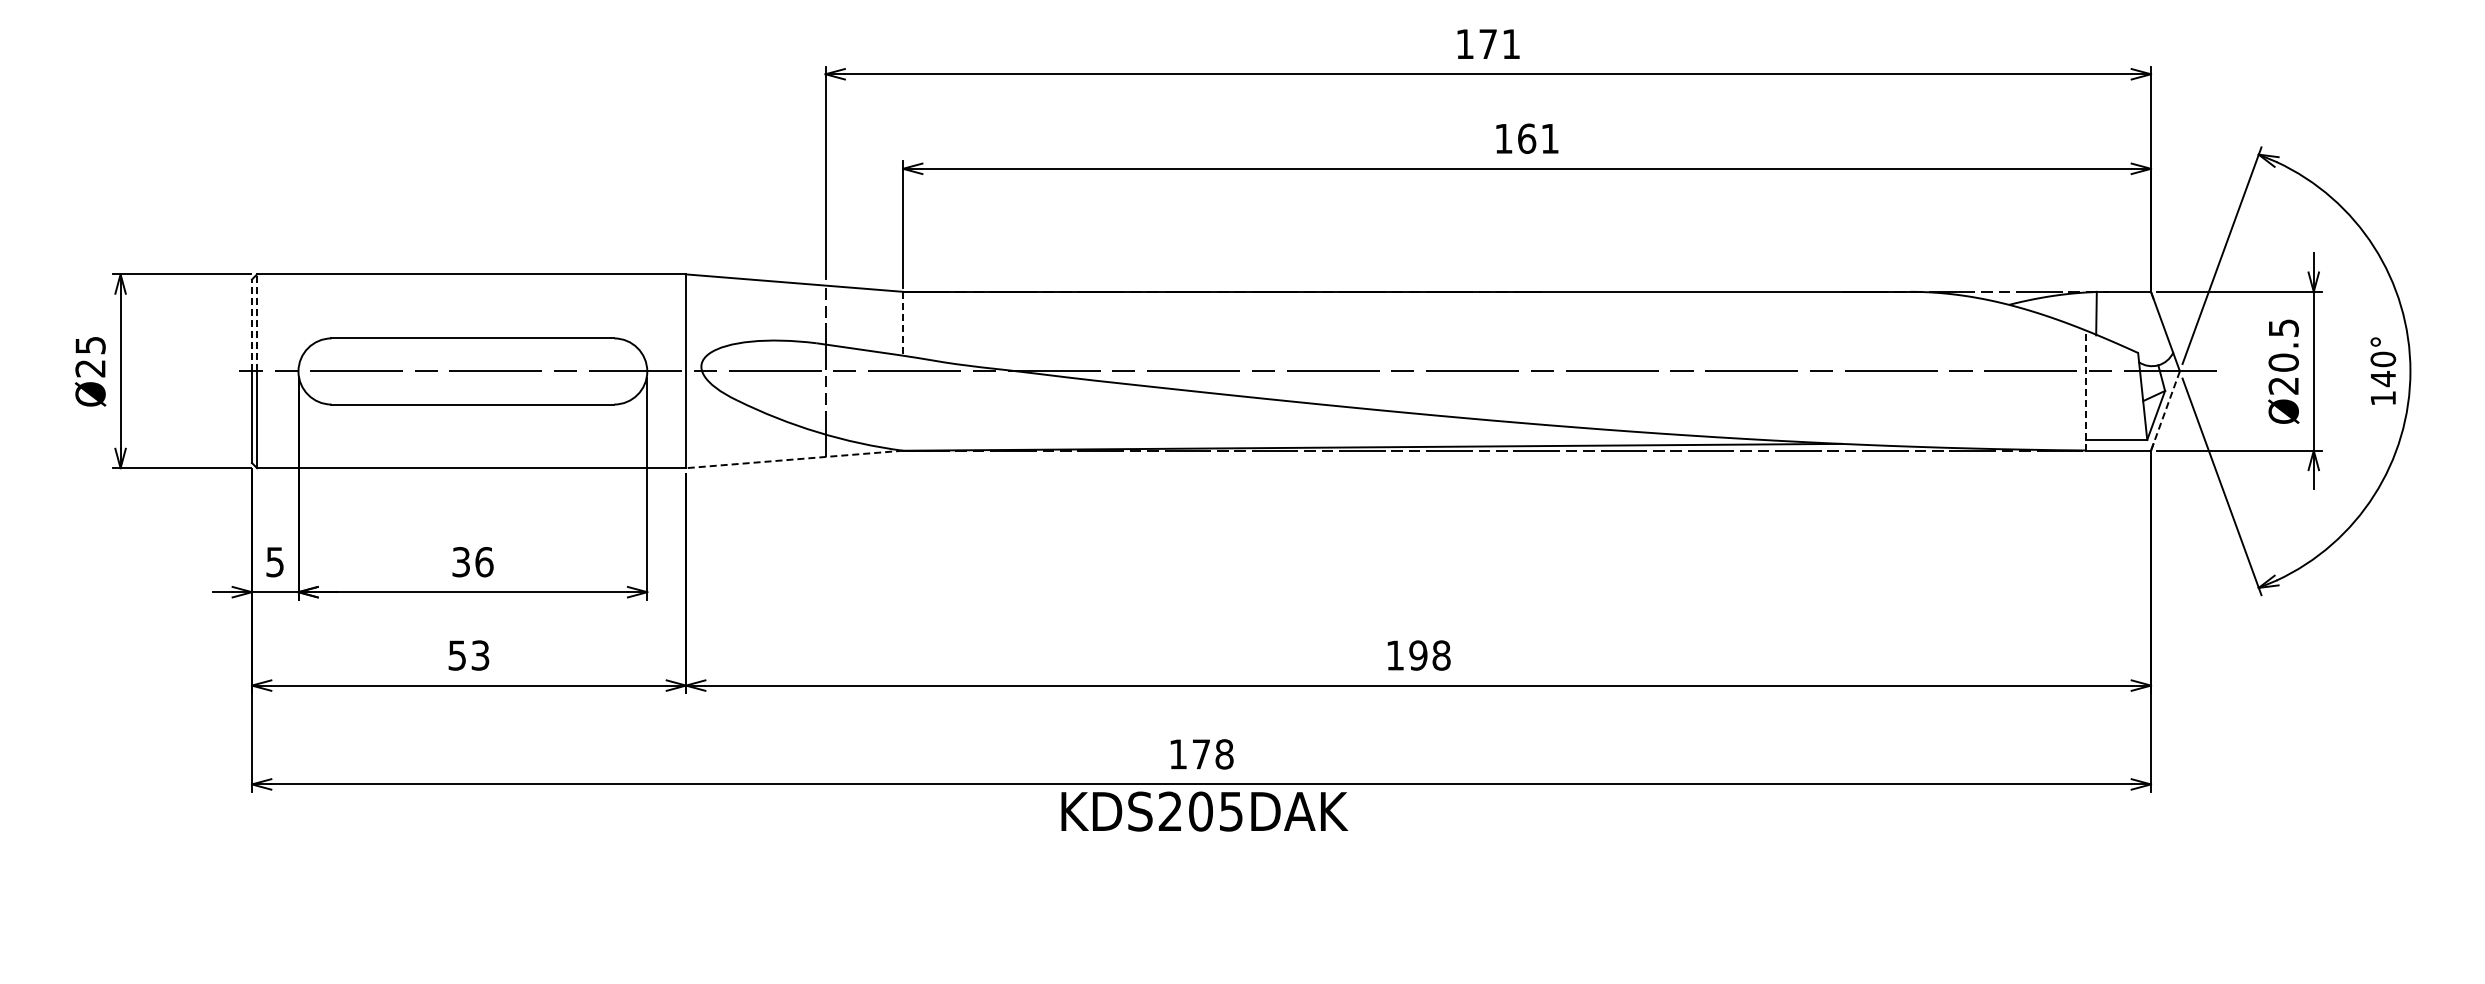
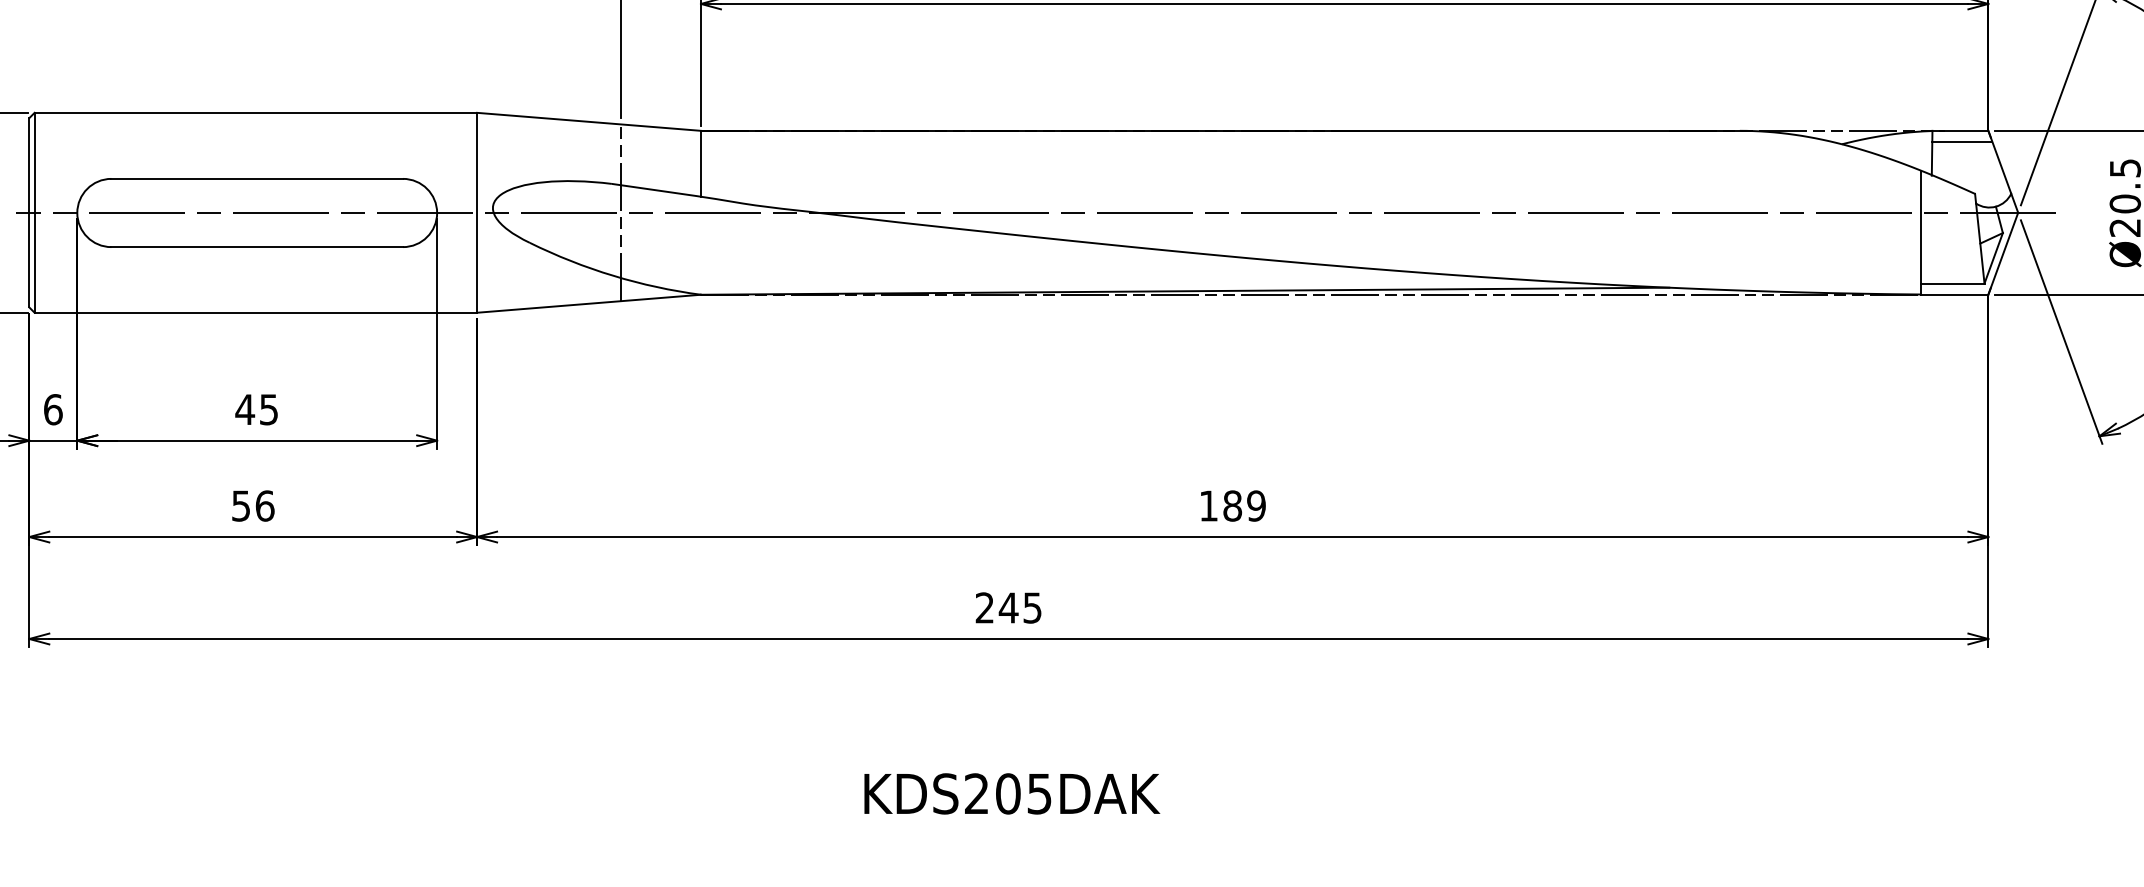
line: (2125, 302) -> (1962, 141), added
line: (257, 322) -> (35, 162), dashed -> solid
line: (903, 323) -> (701, 163), dashed -> solid
line: (251, 325) -> (28, 165), dashed -> solid
line: (2085, 390) -> (1920, 232), dashed -> solid
line: (2165, 411) -> (2003, 254), dashed -> solid
line: (794, 459) -> (588, 303), dashed -> solid
text: (275, 562) -> (53, 410), 5 -> 6
text: (472, 562) -> (256, 410), 36 -> 45
text: (480, 655) -> (265, 505), 53 -> 56
text: (1429, 655) -> (1244, 505), 198 -> 189
text: (1201, 754) -> (1008, 608), 178 -> 245
text: (1204, 811) -> (1011, 793), moved

